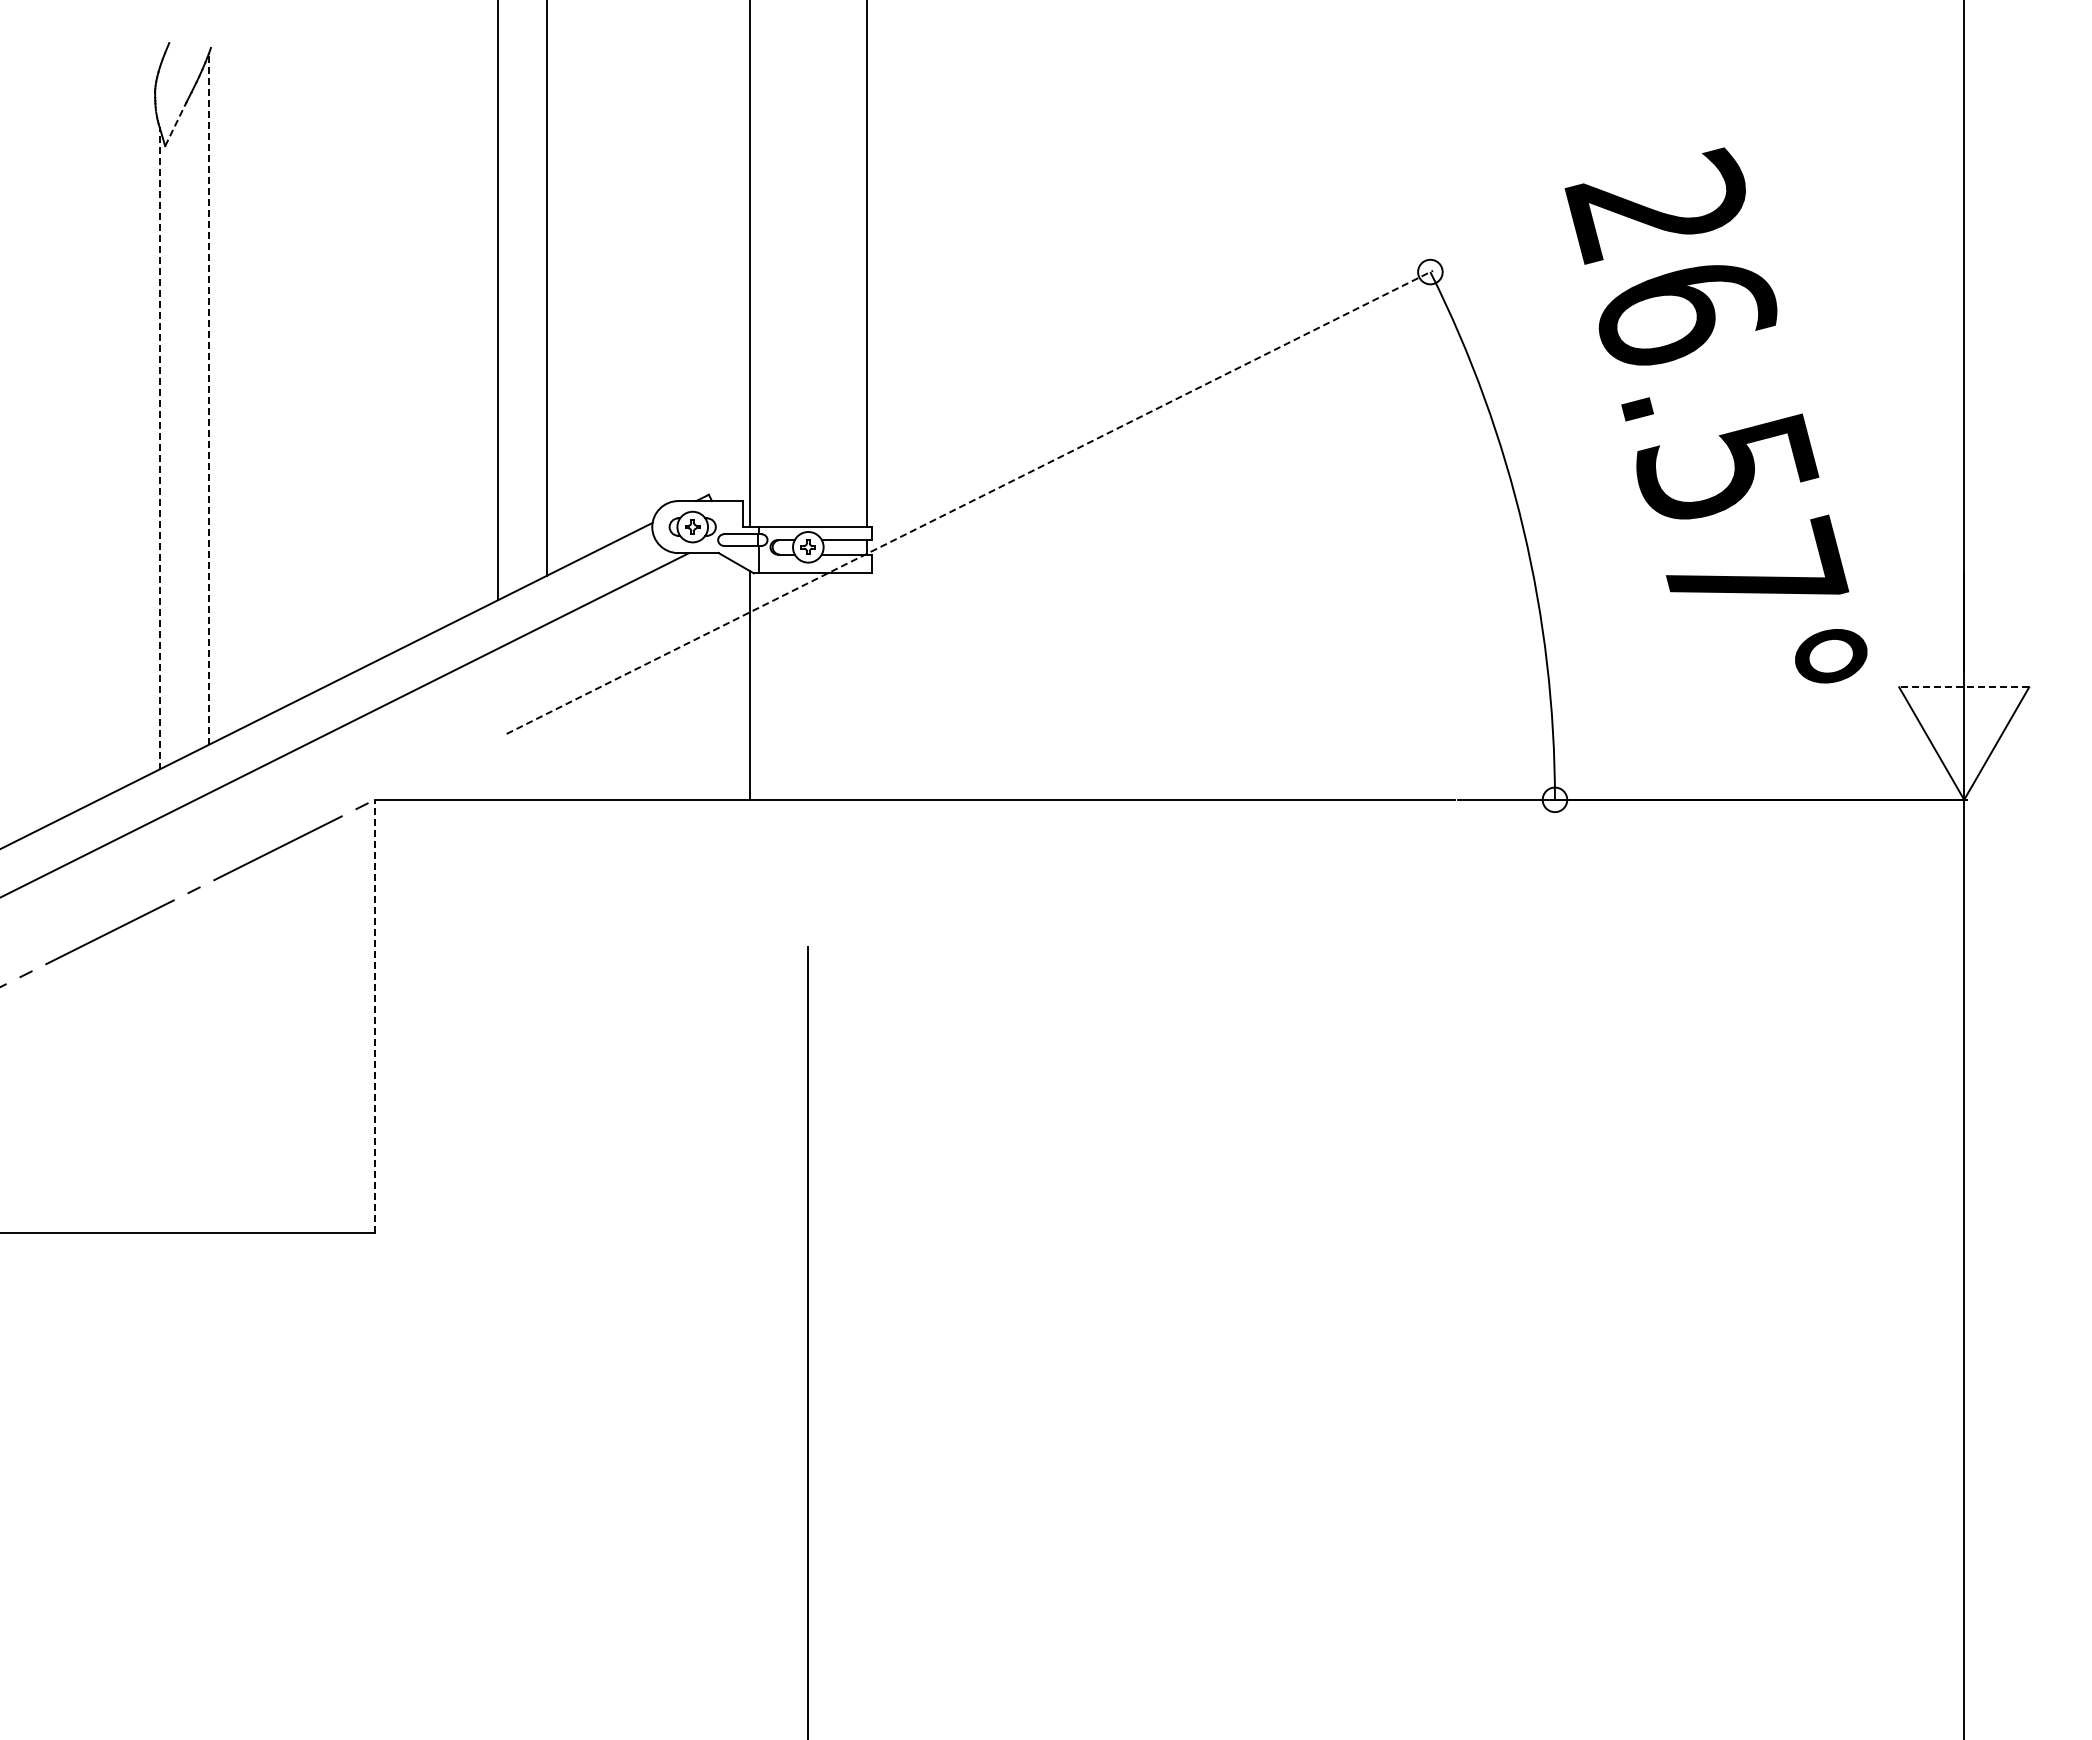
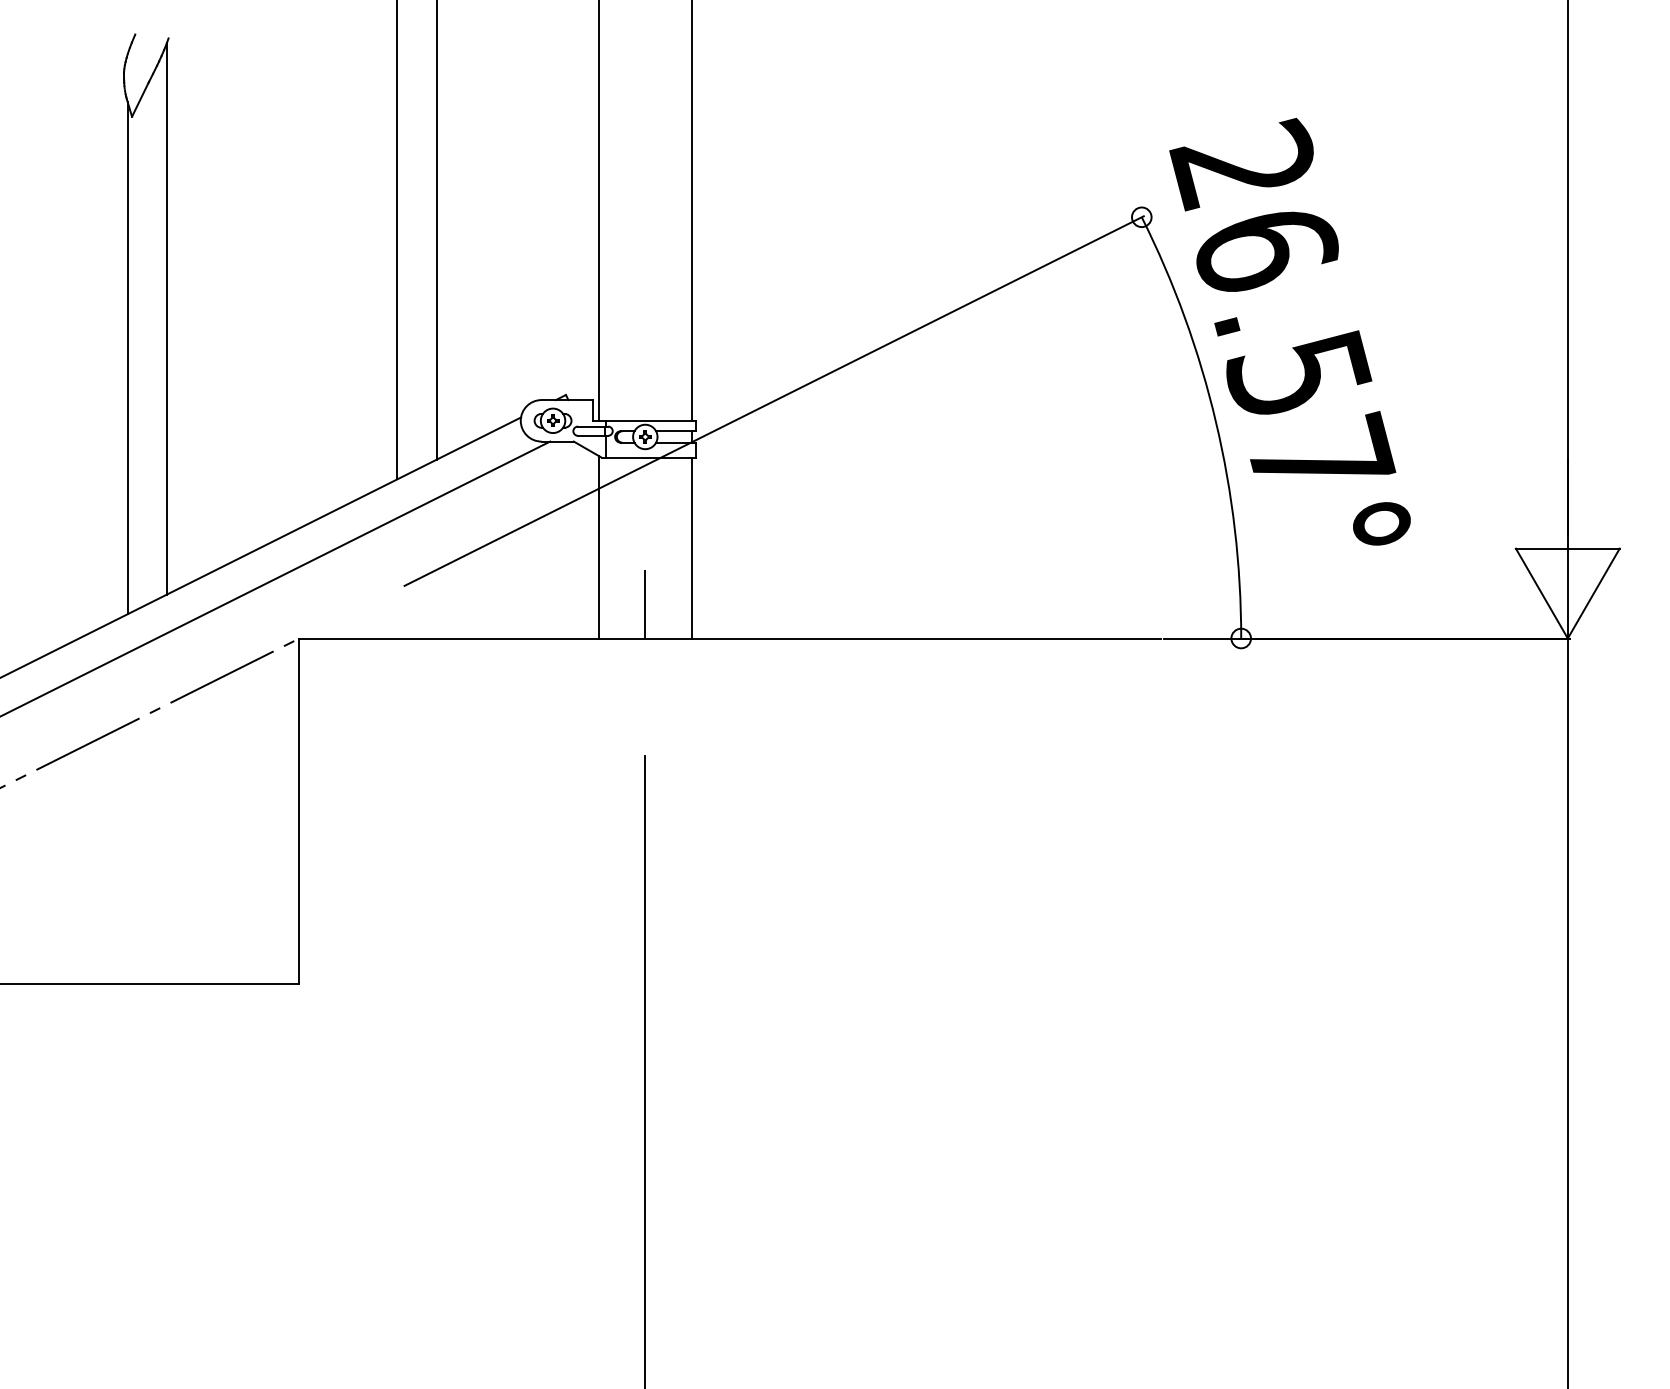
line: (175, 124) -> (140, 99), dashed -> solid
line: (208, 399) -> (166, 318), dashed -> solid
text: (1715, 415) -> (1289, 331), moved
line: (159, 447) -> (127, 357), dashed -> solid
line: (969, 502) -> (773, 401), dashed -> solid
line: (866, 686) -> (691, 548), added
line: (1963, 687) -> (1567, 548), dashed -> solid
line: (808, 756) -> (645, 603), added
line: (374, 1016) -> (299, 811), dashed -> solid

